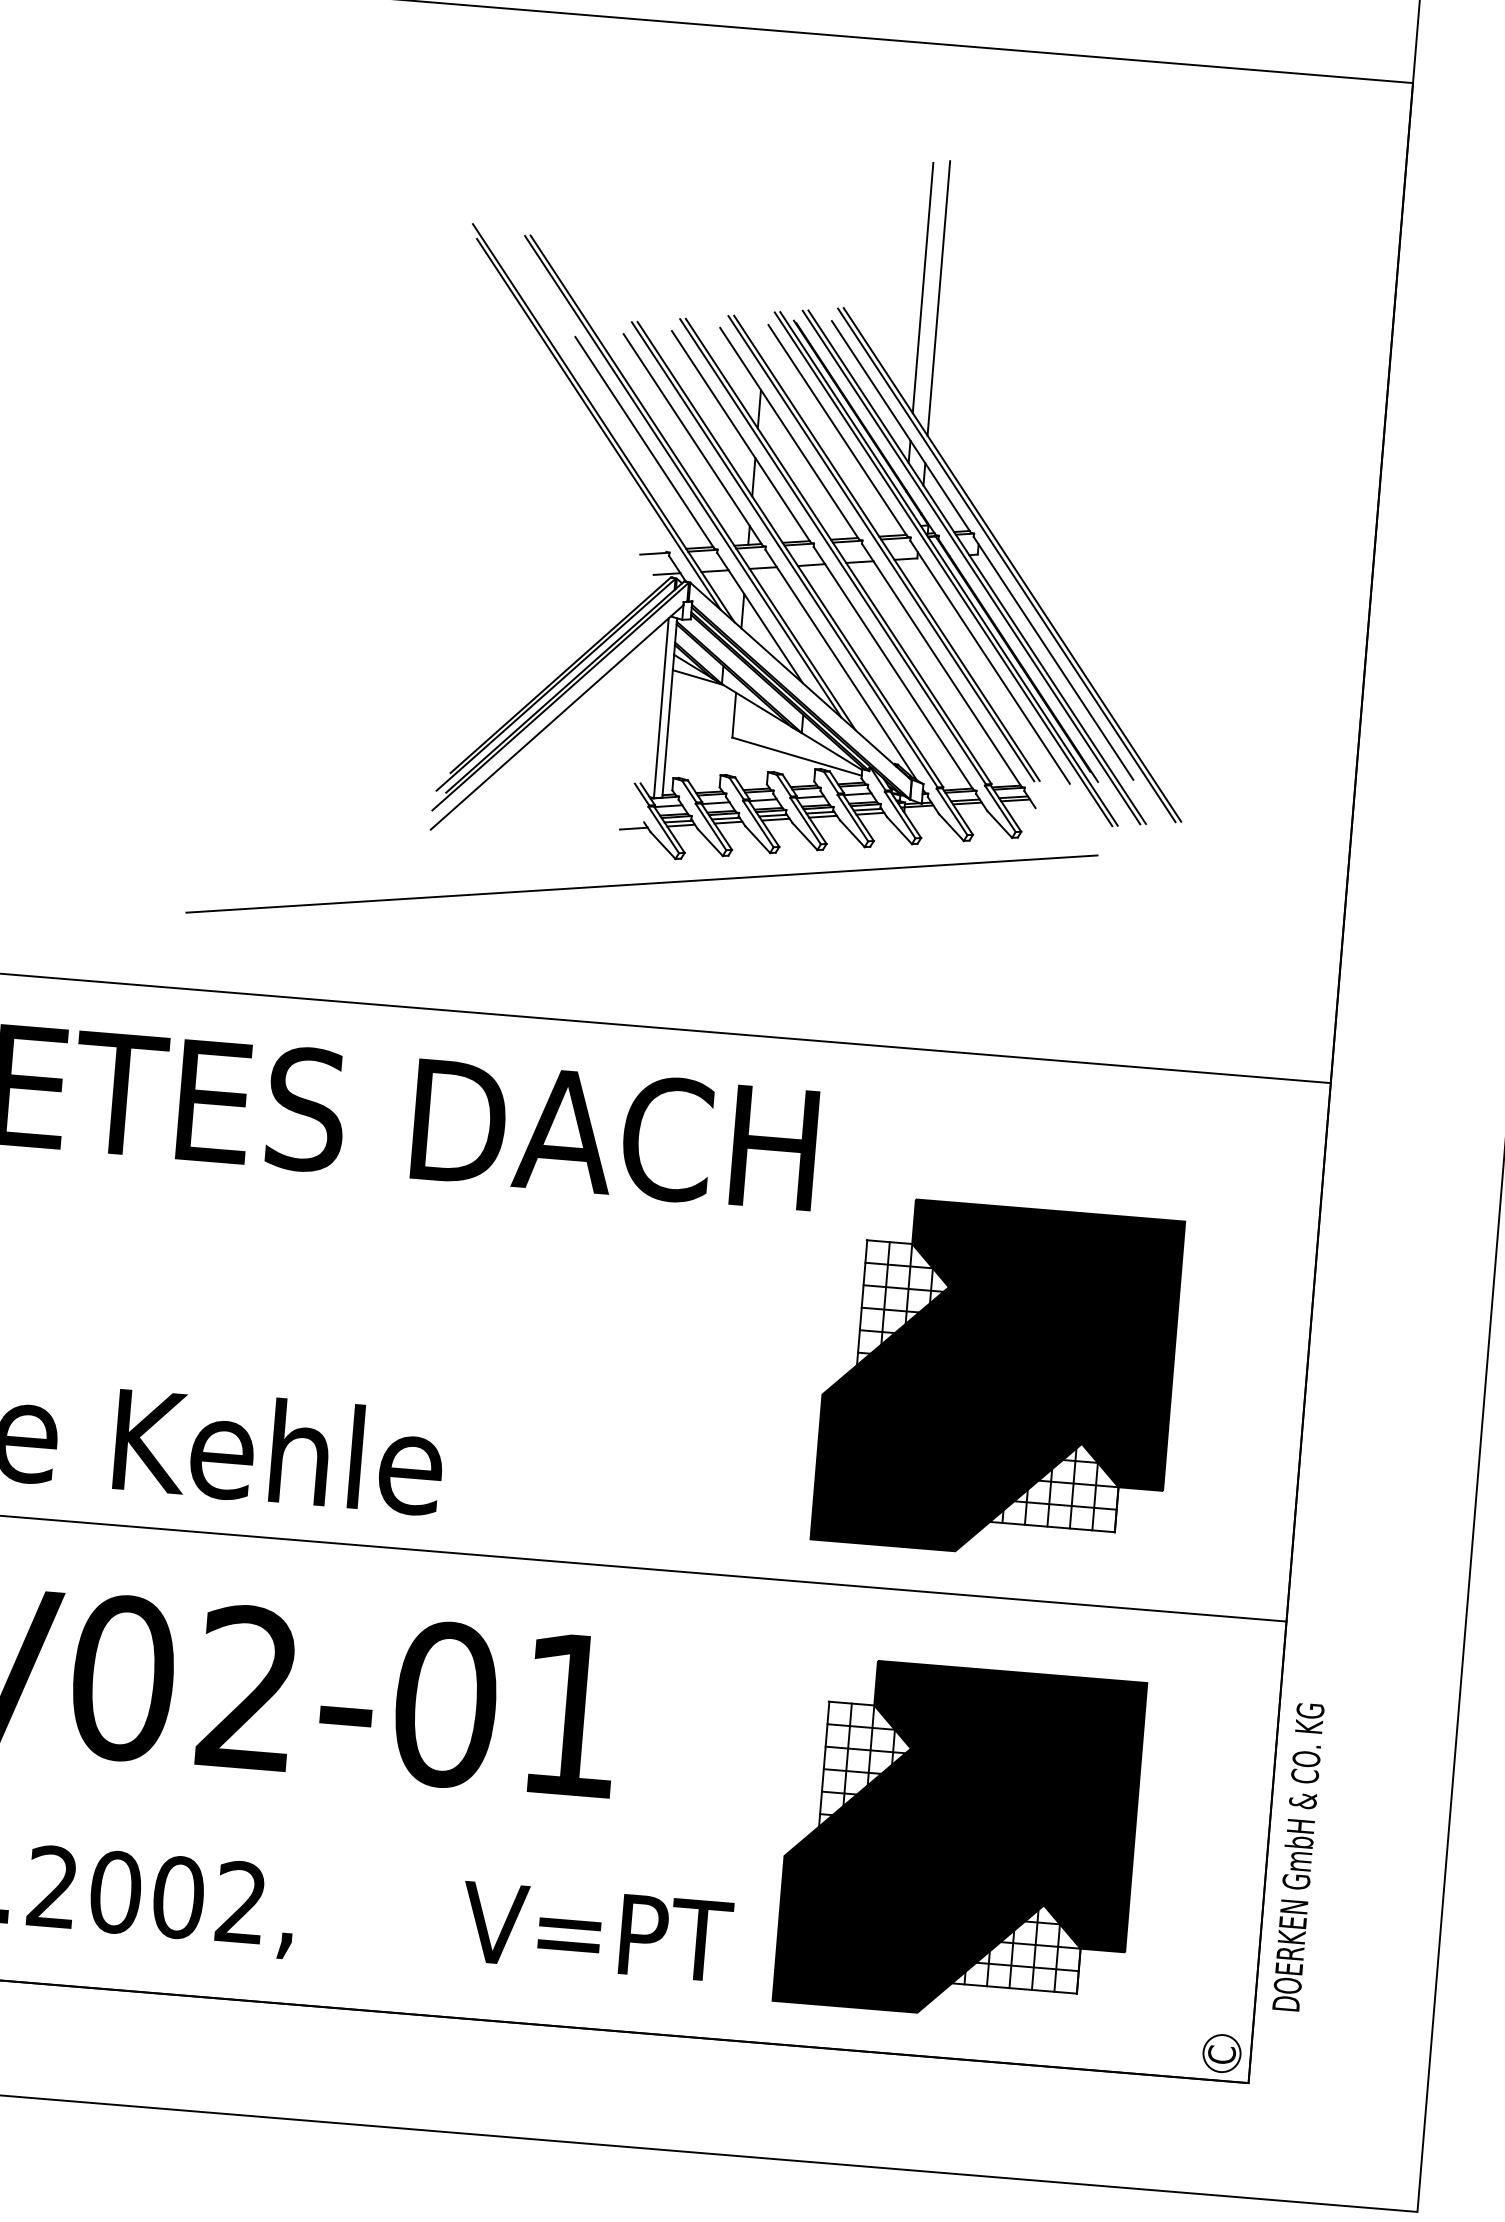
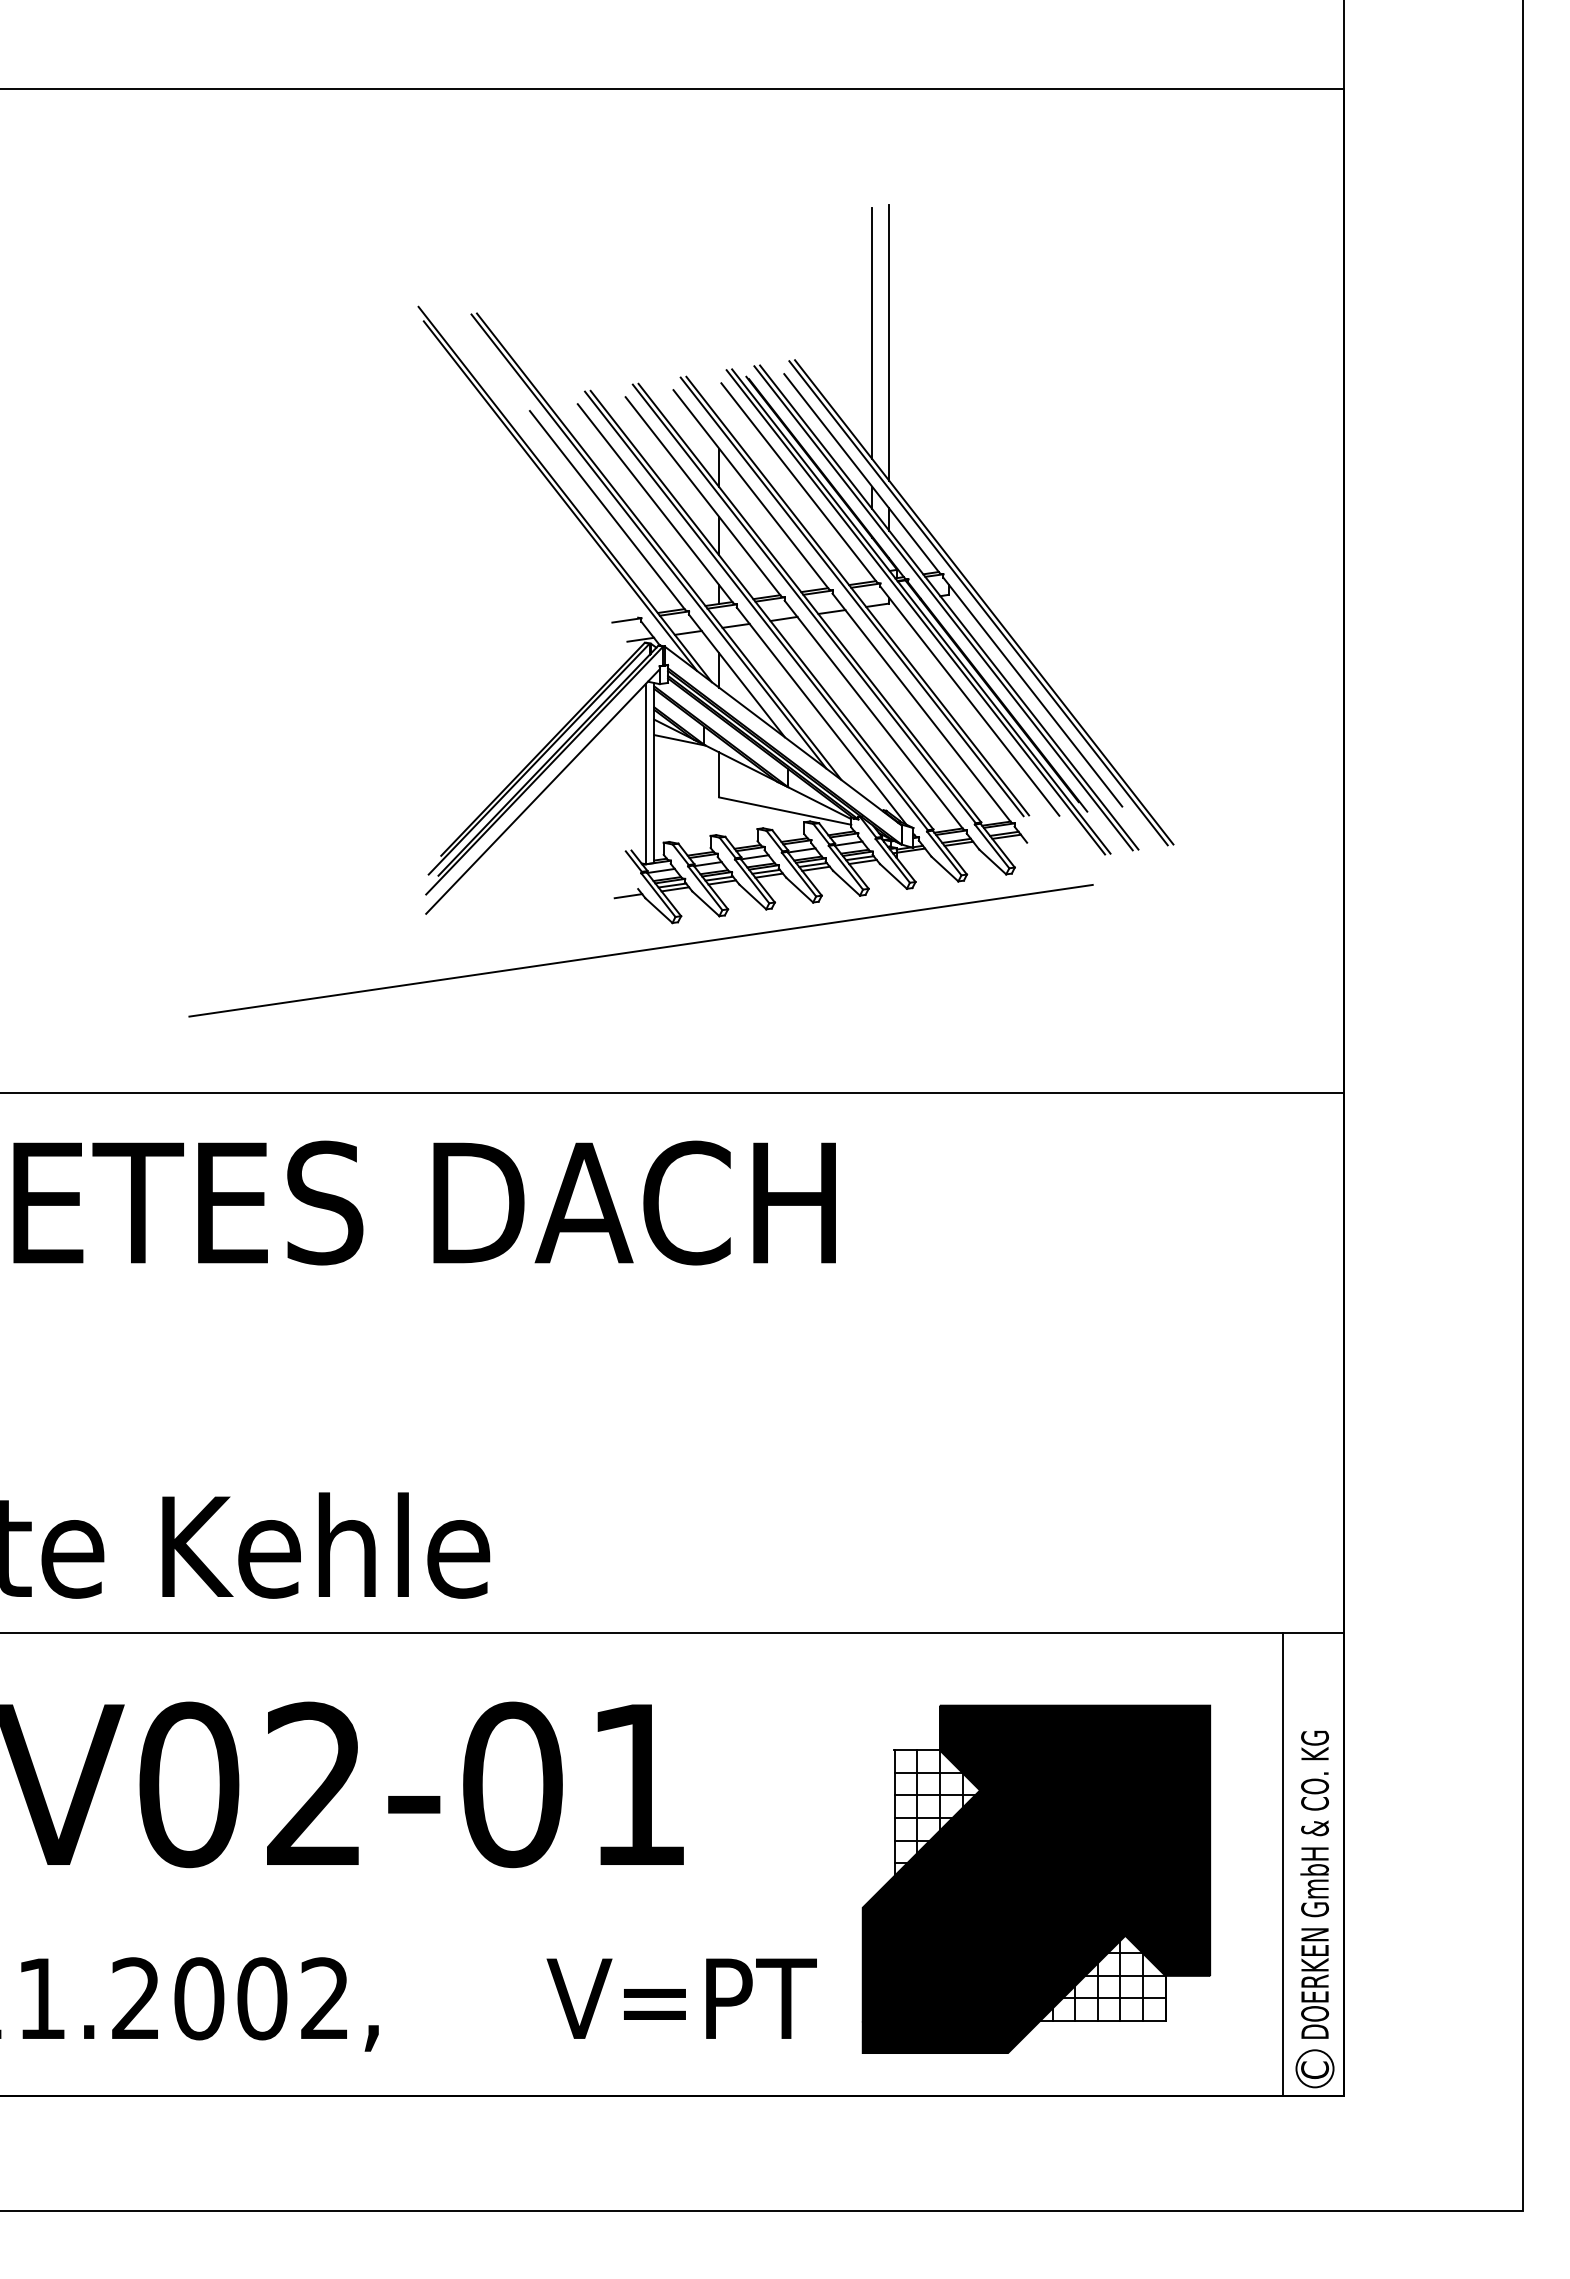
part: (997, 1379) -> (1036, 1415), removed
line: (1206, 1847) -> (1282, 1864), added
text: (1297, 1856) -> (1314, 1884), moved

